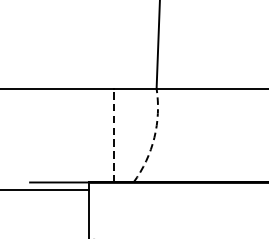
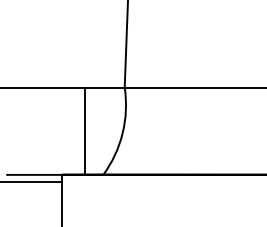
line: (114, 135) -> (85, 131), dashed -> solid
arc: (154, 137) -> (122, 133), dashed -> solid

